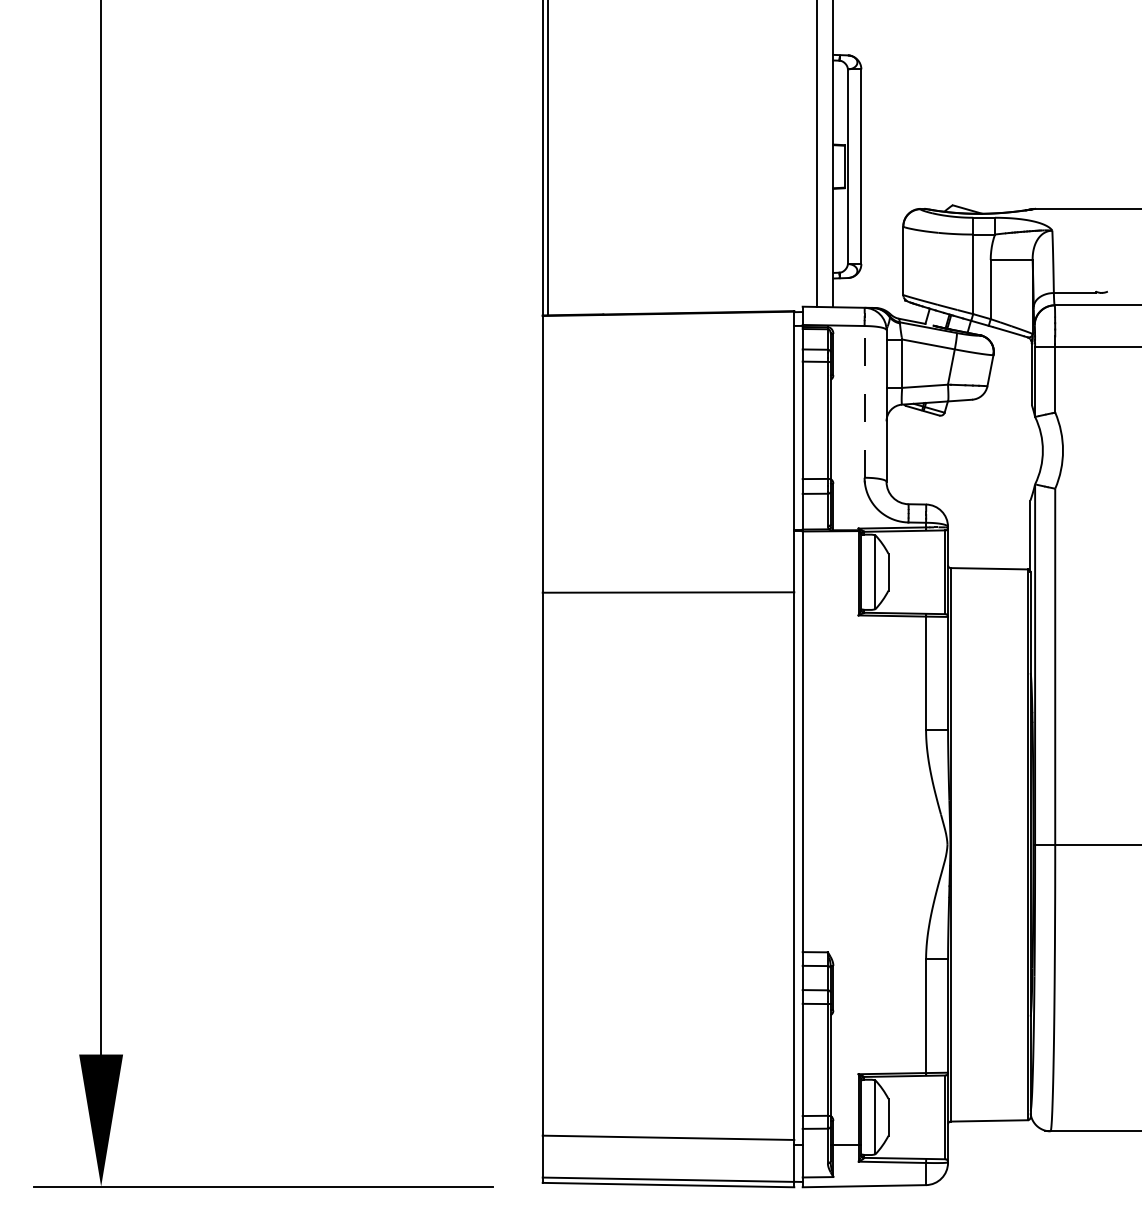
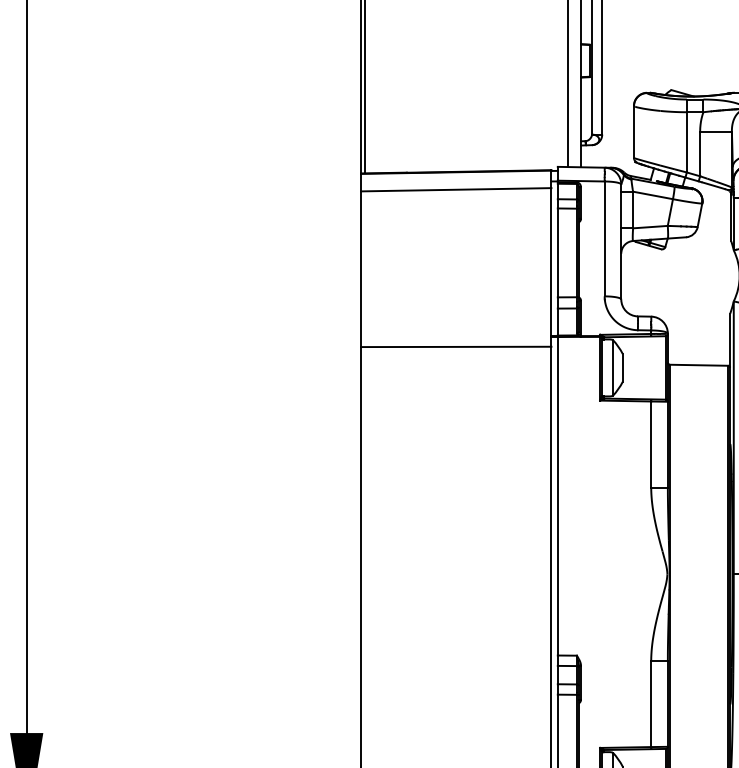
line: (668, 336) -> (456, 189), added
line: (864, 401) -> (604, 238), dashed -> solid
line: (668, 592) -> (456, 346), moved

